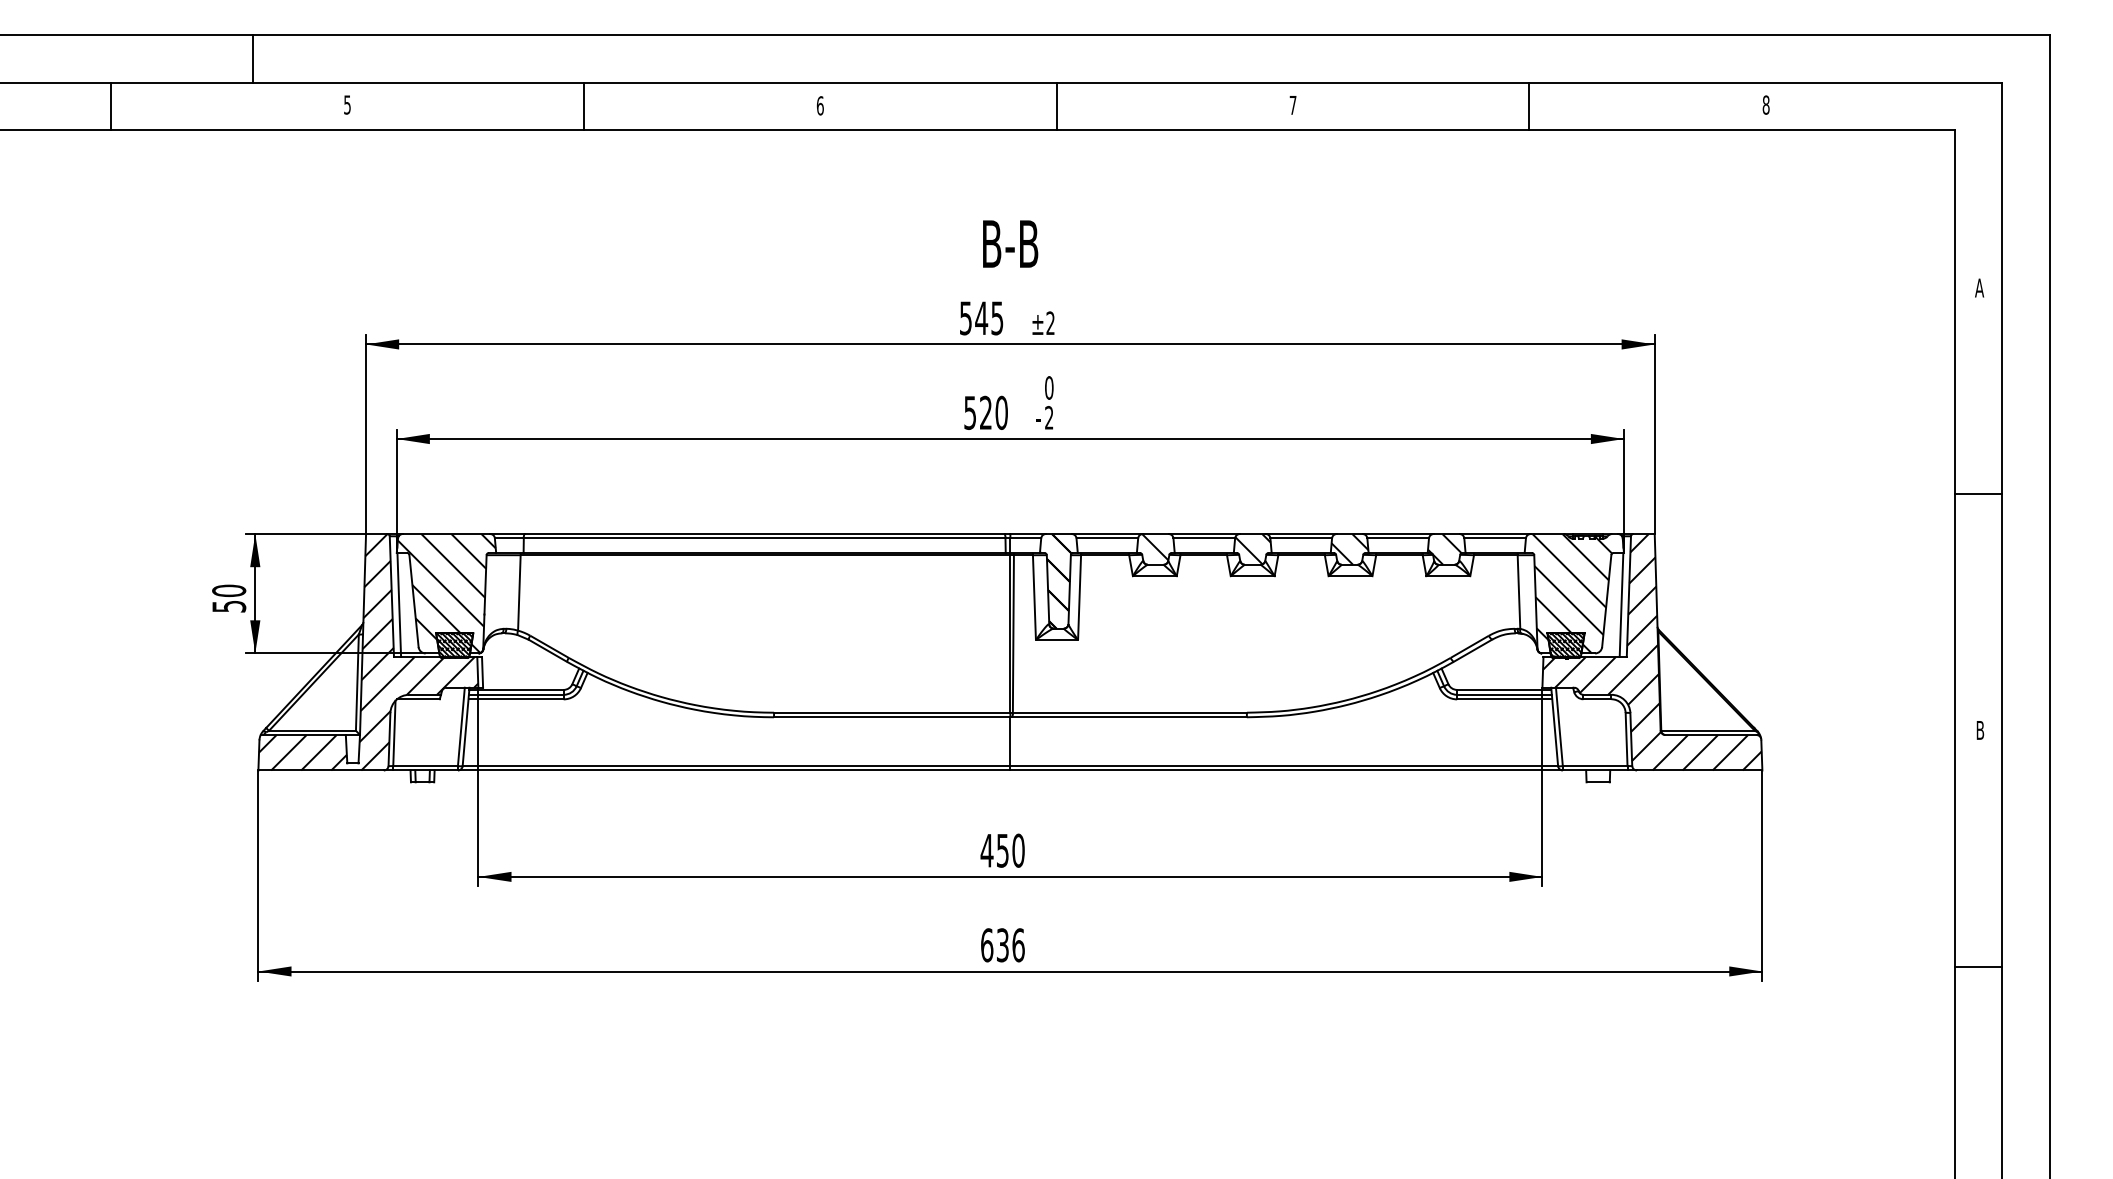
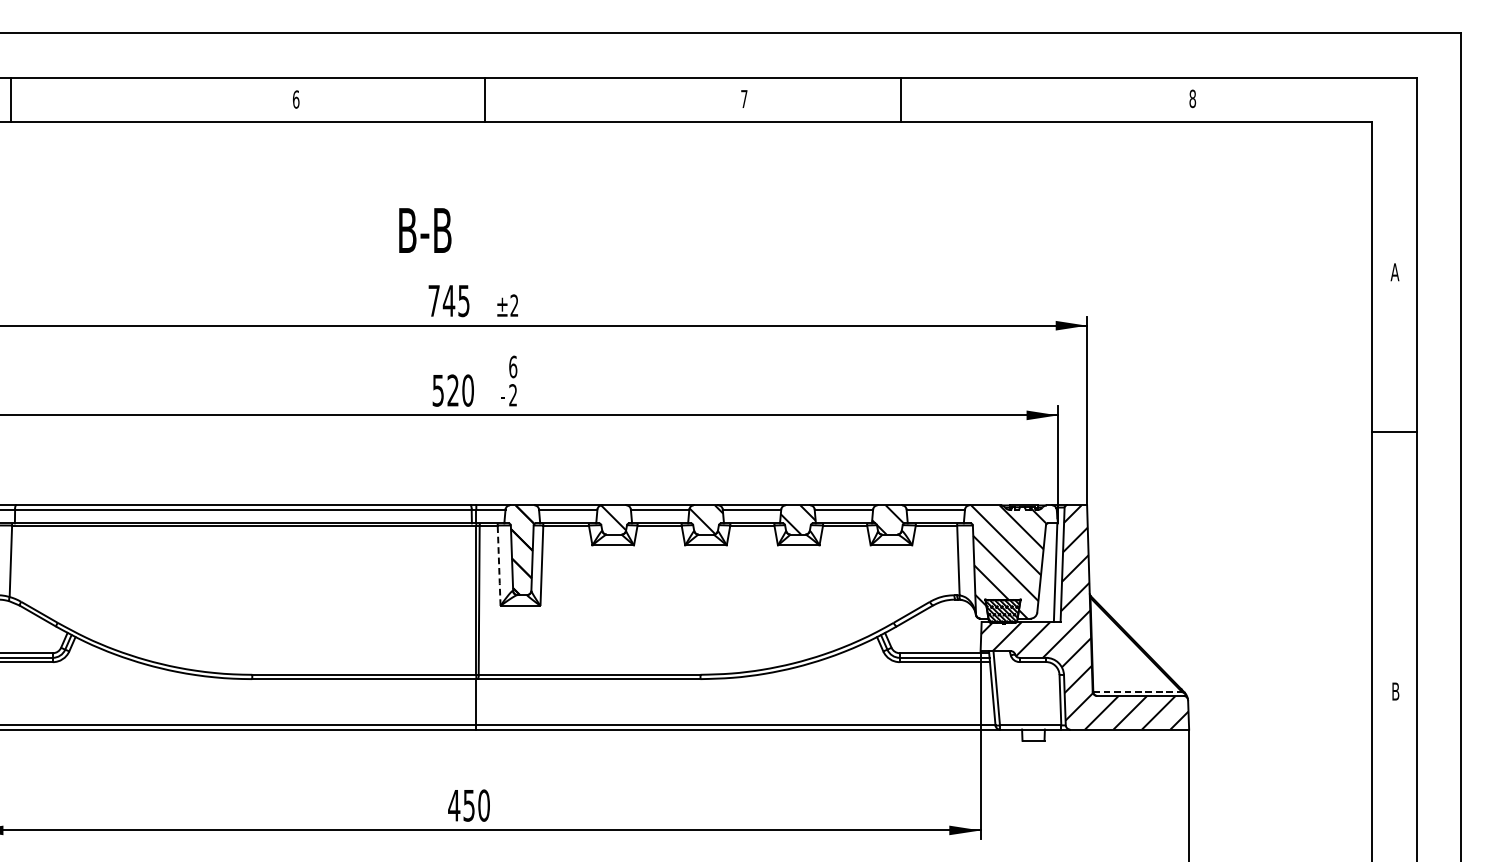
line: (583, 105) -> (11, 99), moved
line: (1056, 105) -> (484, 99), moved
line: (1529, 105) -> (901, 99), moved
text: (1010, 243) -> (425, 230), moved
text: (965, 318) -> (433, 301), 545 -> 745
text: (1049, 387) -> (513, 366), 0 -> 6
line: (1978, 494) -> (1394, 432), moved
line: (1034, 597) -> (499, 565), solid -> dashed
line: (1708, 730) -> (1138, 691), solid -> dashed

